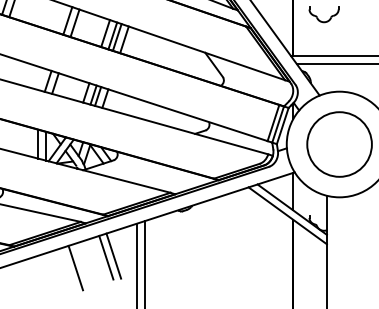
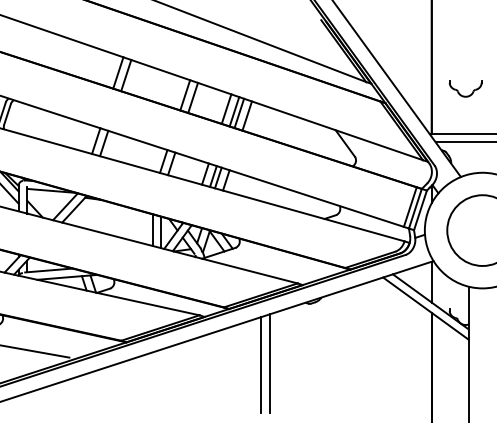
line: (113, 255) -> (235, 352), removed
line: (106, 257) -> (227, 354), removed
line: (75, 267) -> (193, 365), removed

